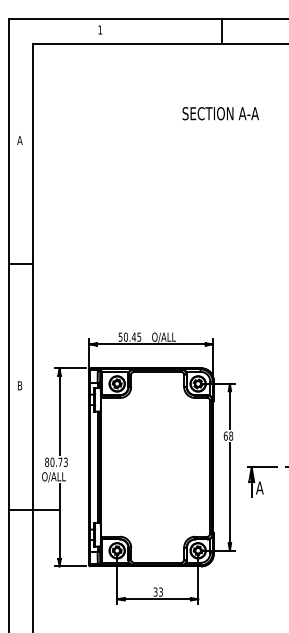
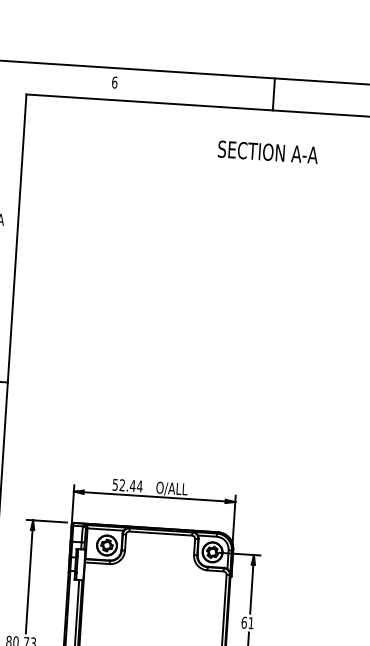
text: (100, 29) -> (115, 81), 1 -> 6
text: (220, 113) -> (267, 151), moved
text: (132, 336) -> (130, 484), 50.45 -> 52.44
text: (231, 435) -> (251, 622), 68 -> 61

